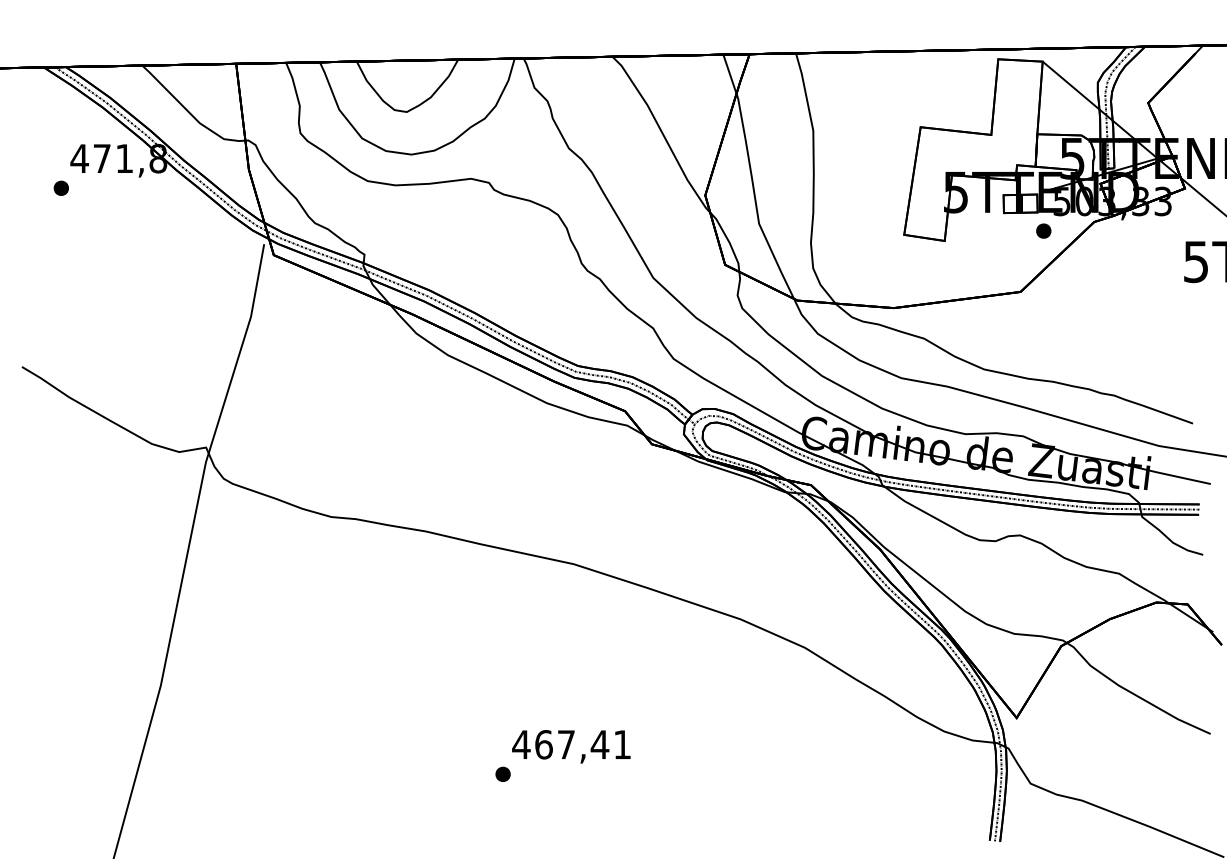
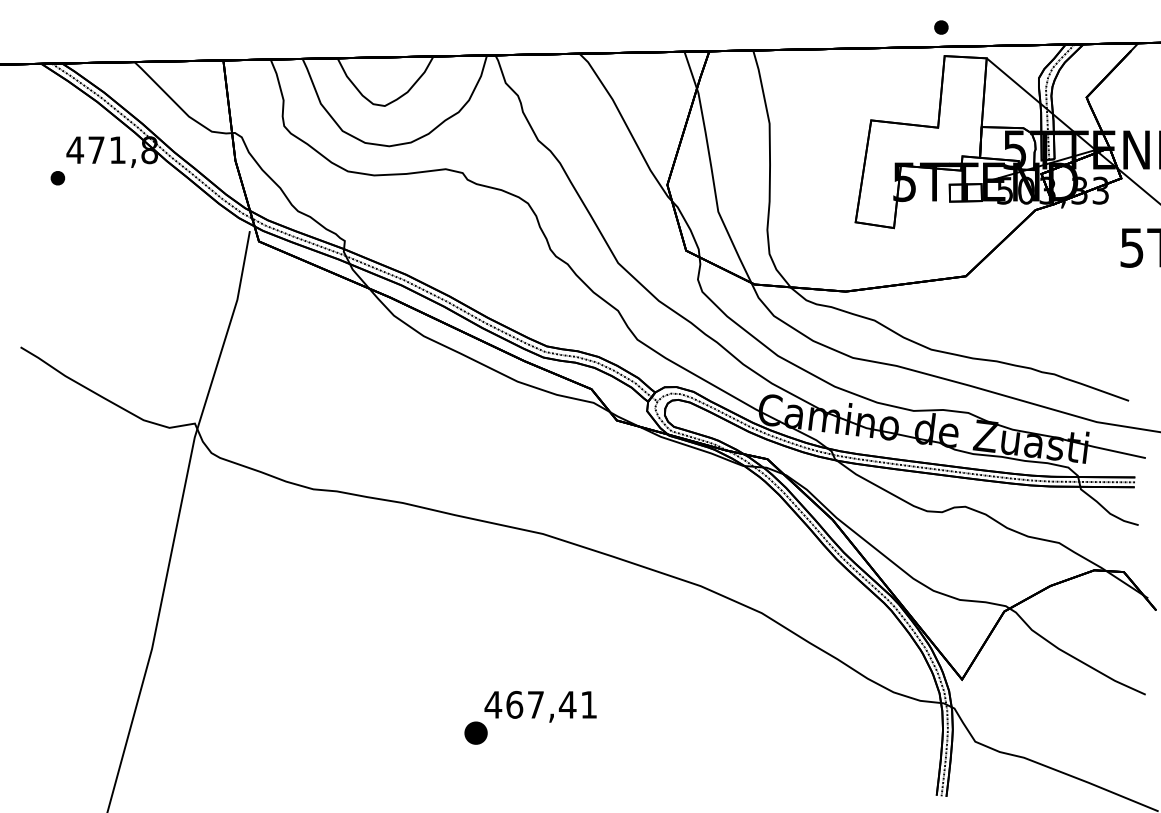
part: (1043, 230) -> (941, 26), moved
part: (502, 773) -> (475, 732), size x1.6

